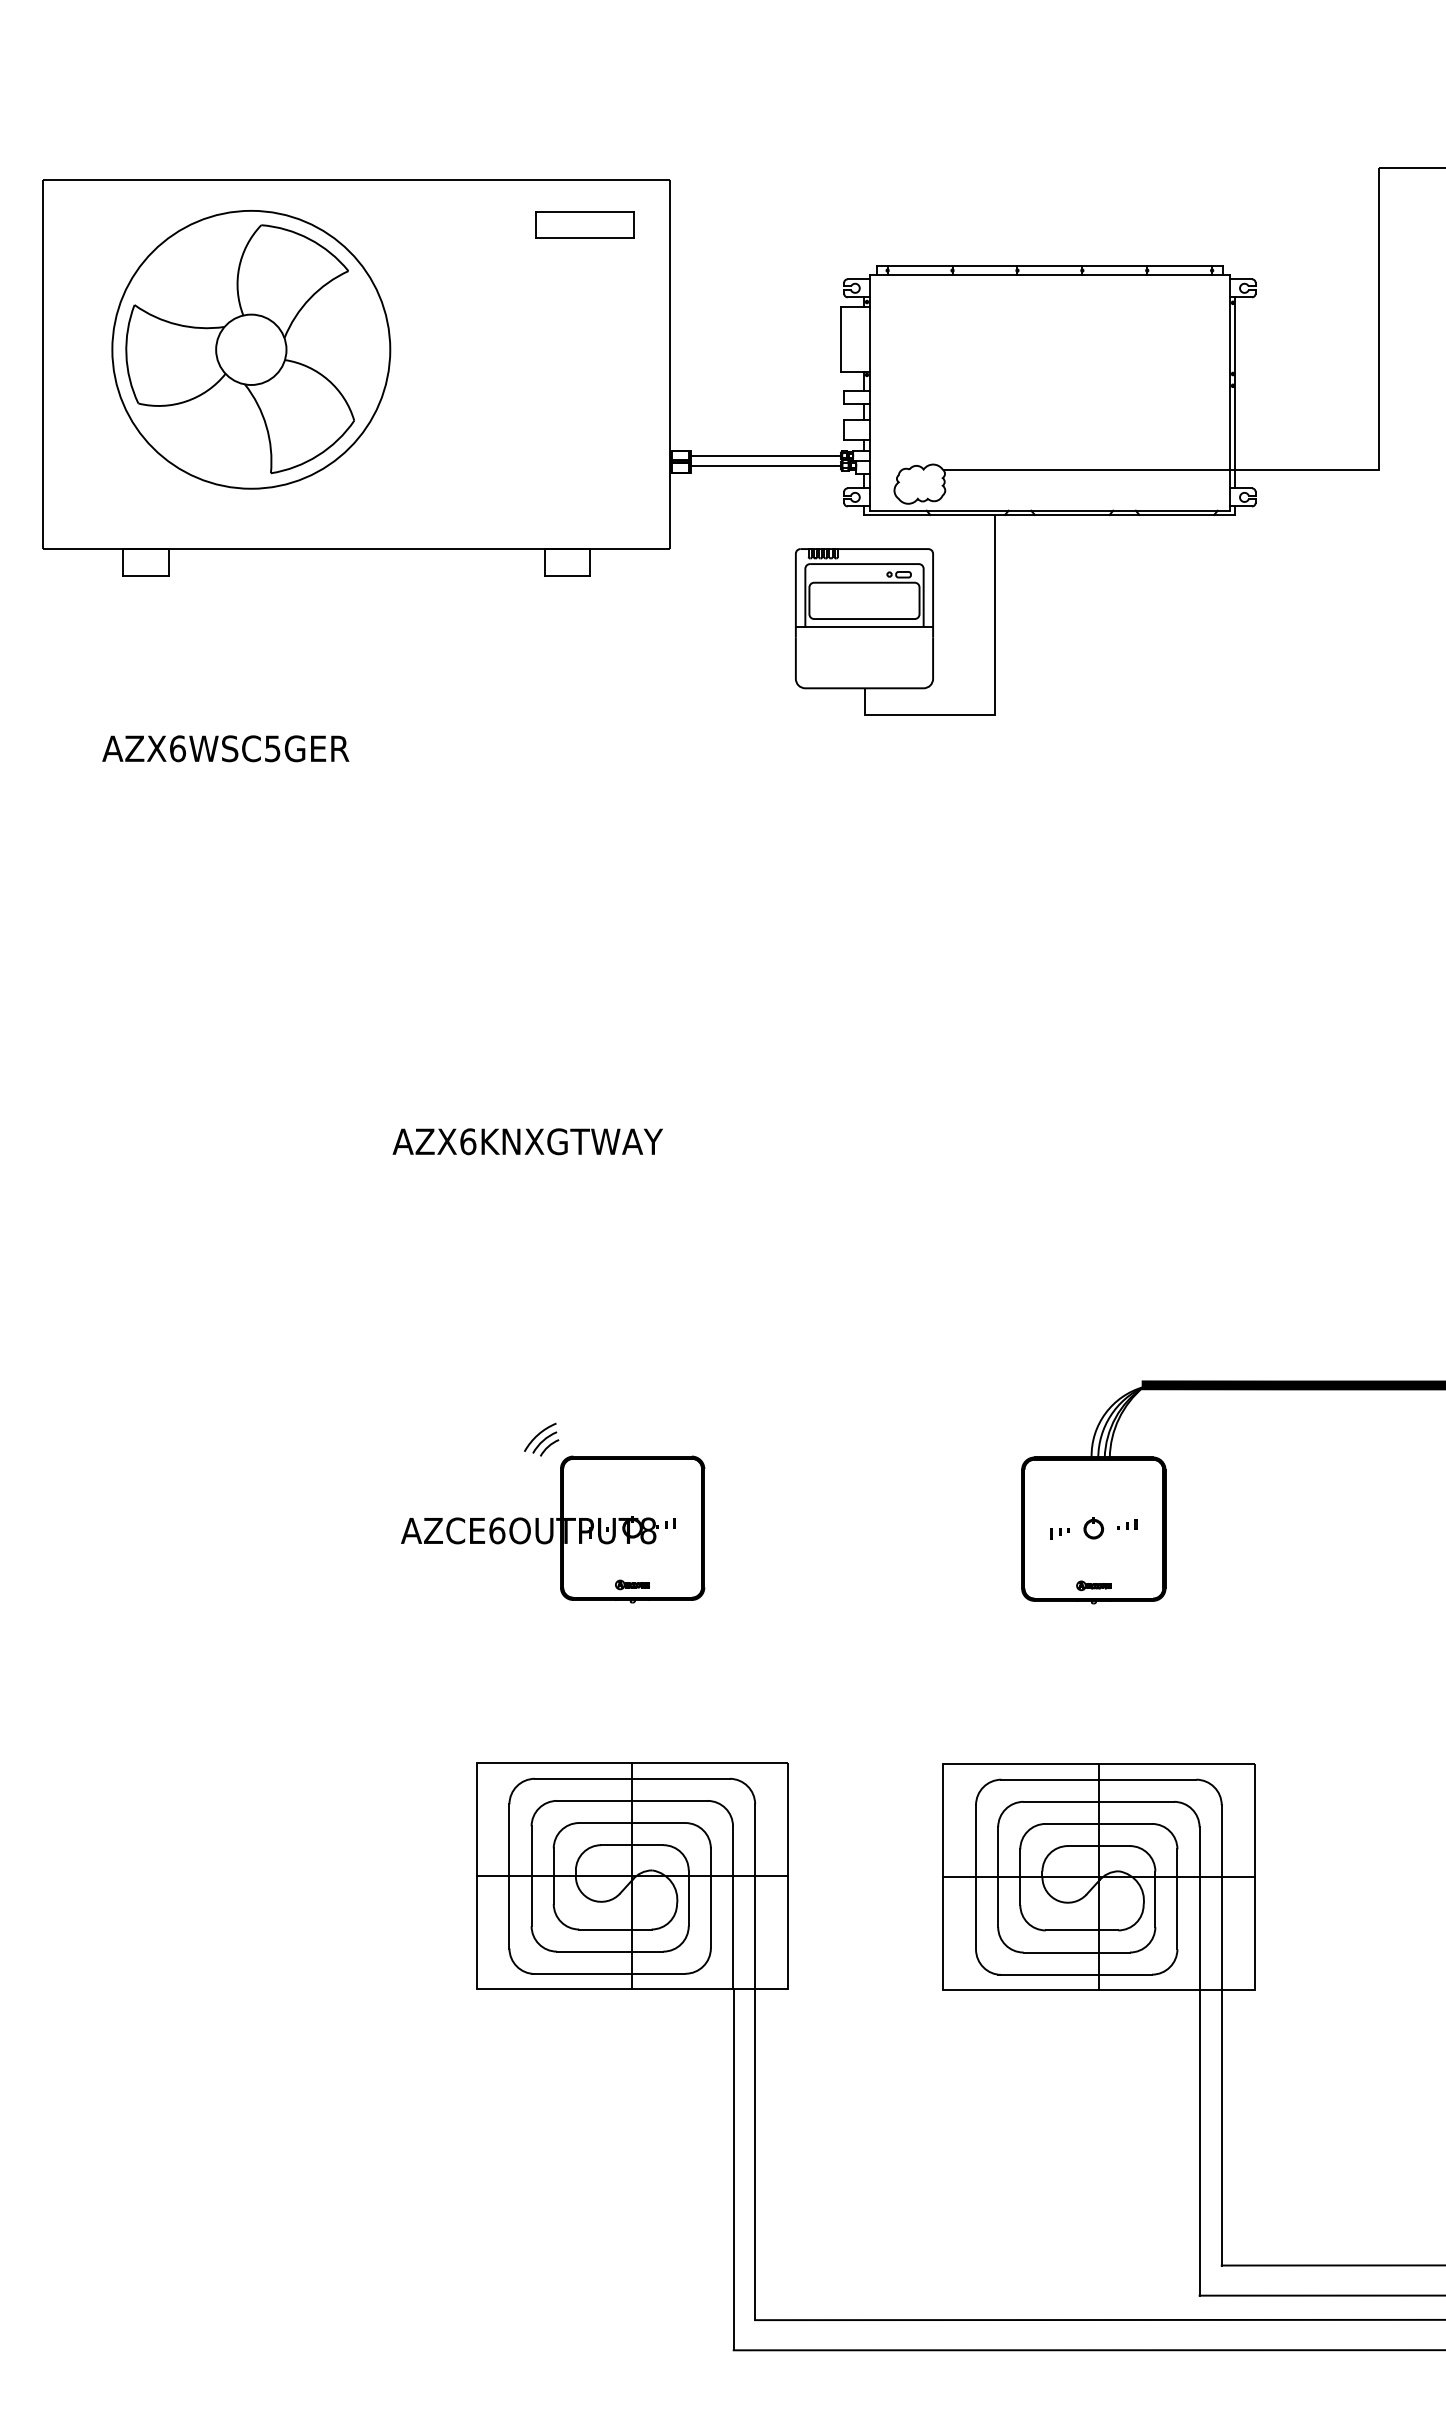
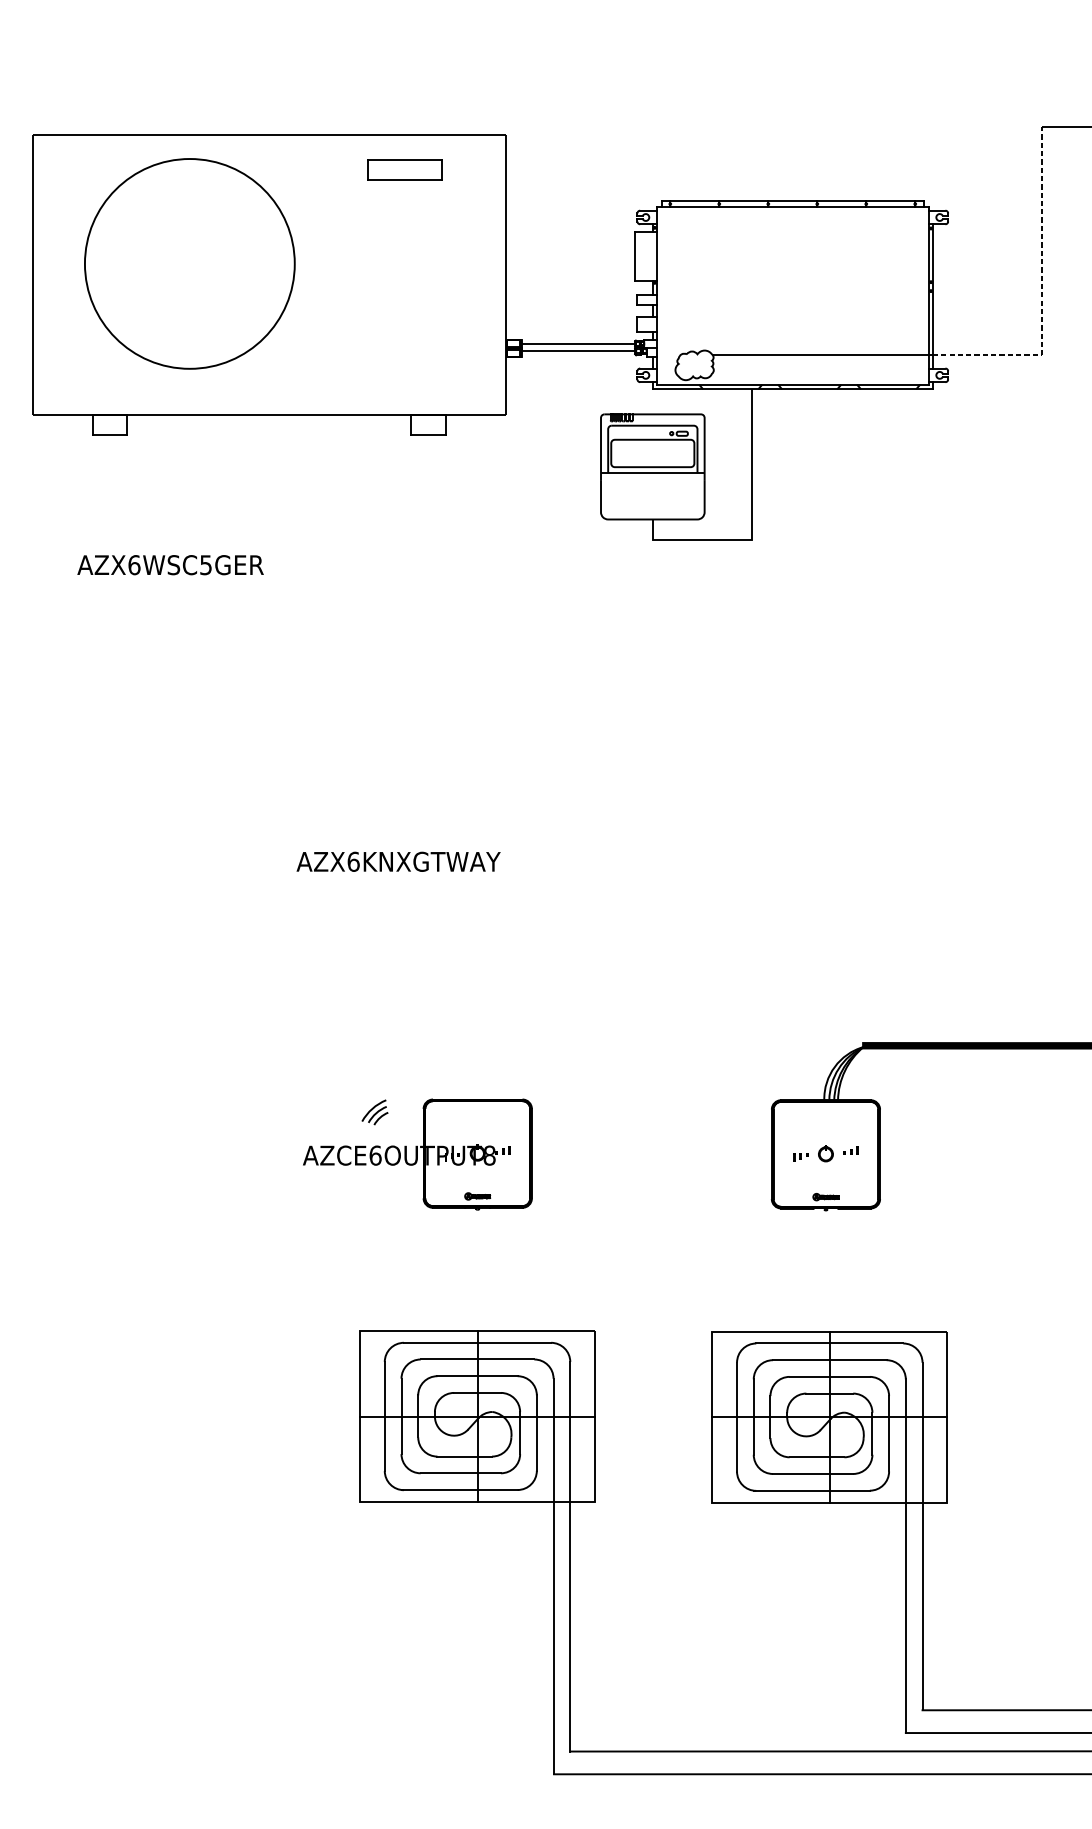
part: (584, 224) -> (404, 169), moved
part: (239, 349) -> (180, 263), removed
line: (1379, 392) -> (1041, 296), solid -> dashed
part: (541, 1439) -> (374, 1112), moved

